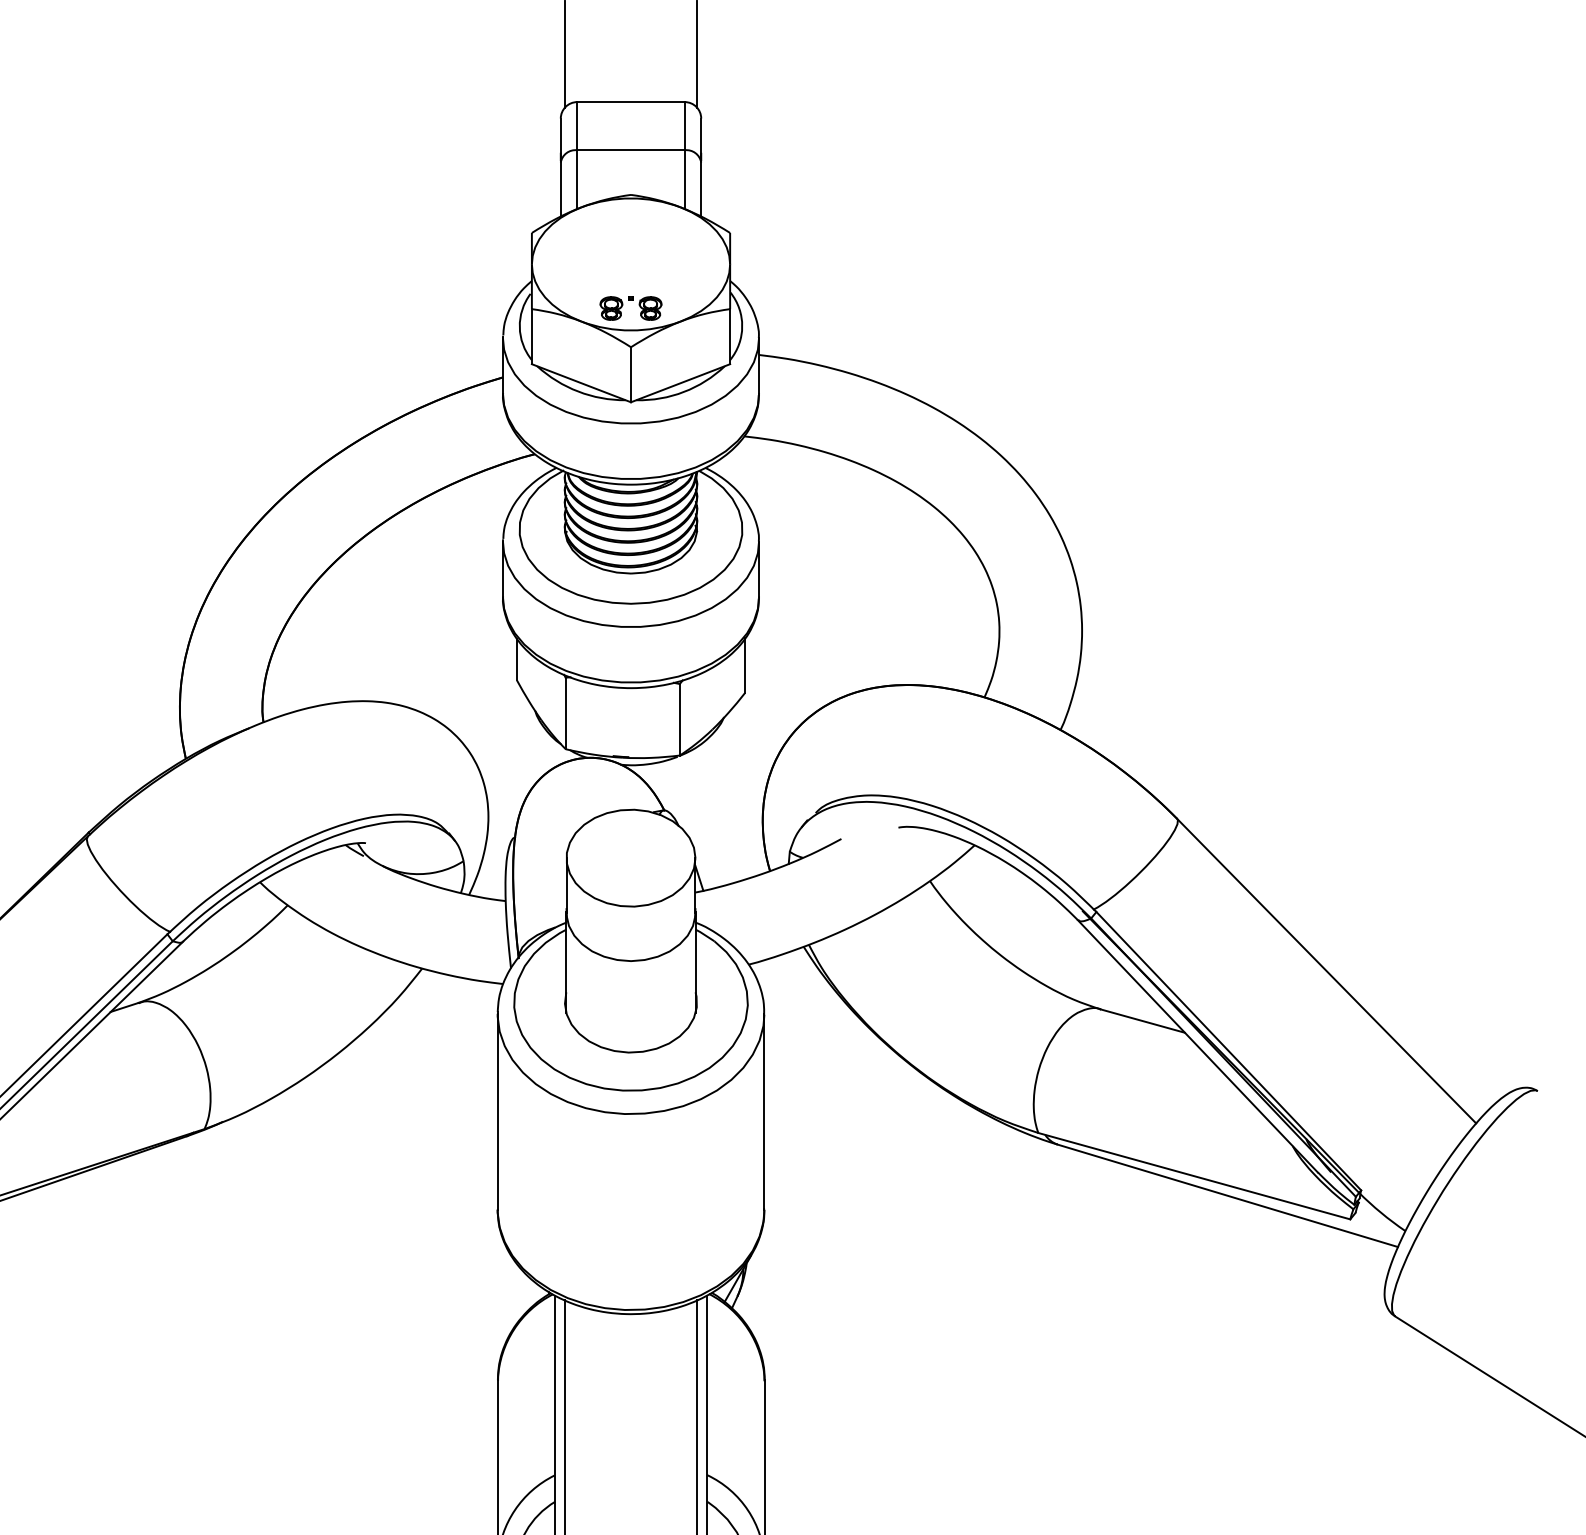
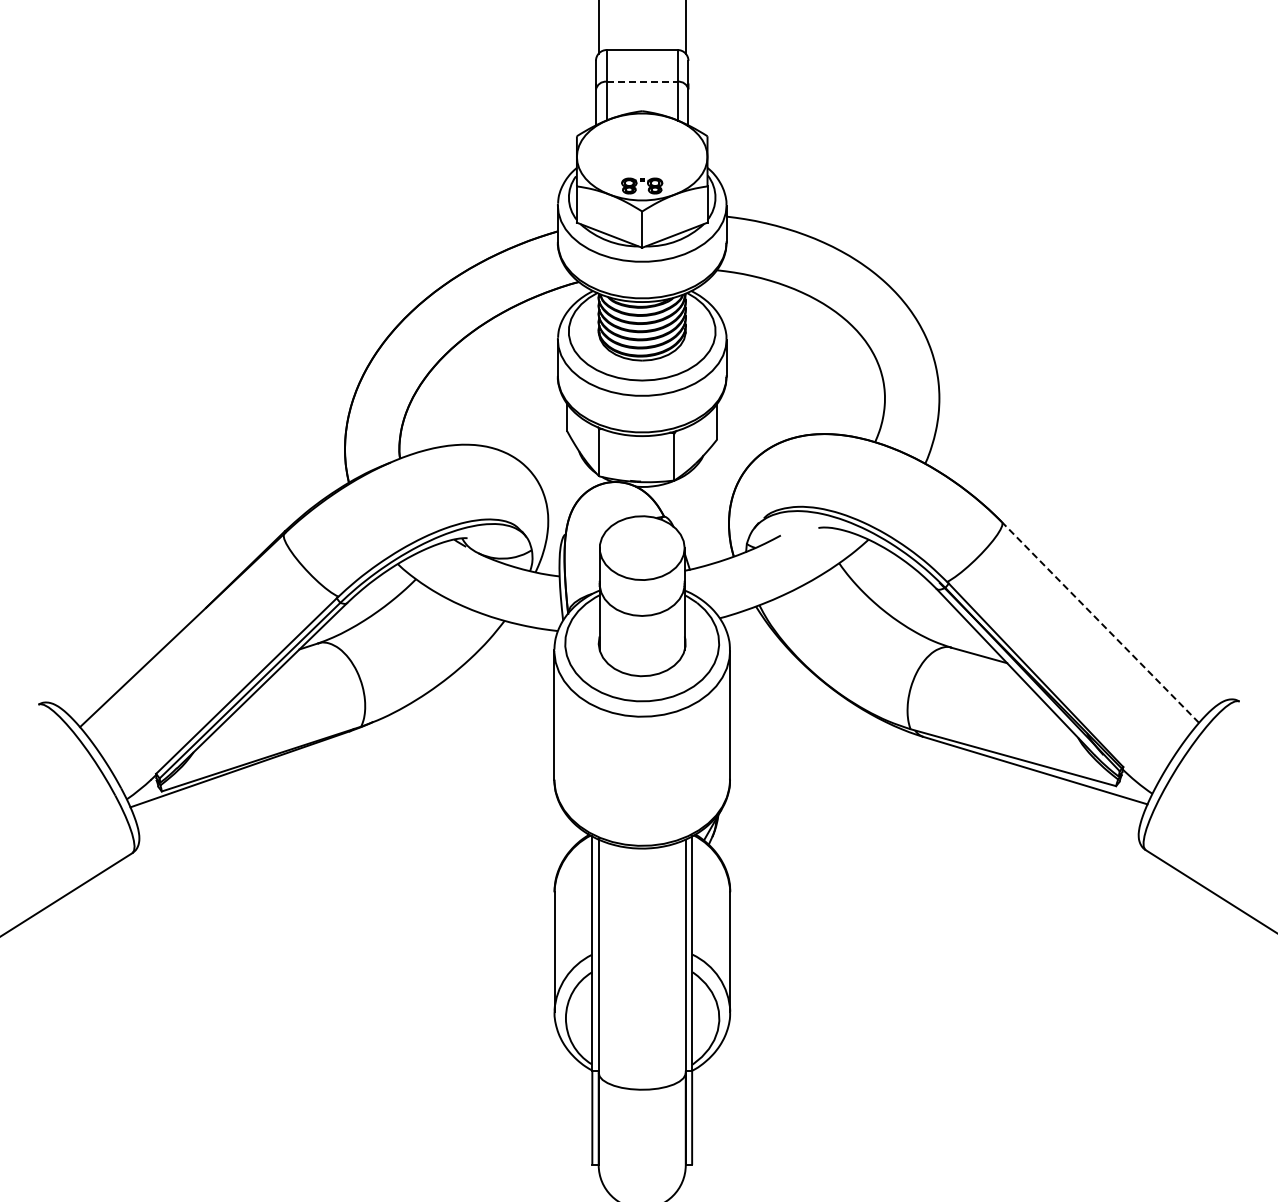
line: (631, 149) -> (642, 81), solid -> dashed
line: (1326, 971) -> (1100, 622), solid -> dashed

